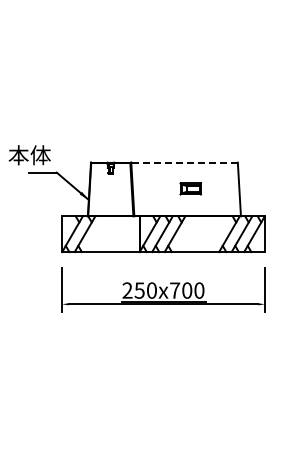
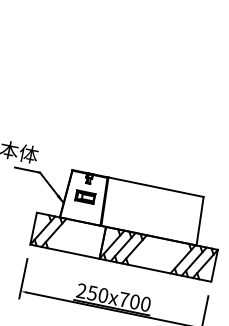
line: (184, 162) -> (156, 187), dashed -> solid
part: (190, 188) -> (85, 196), moved

